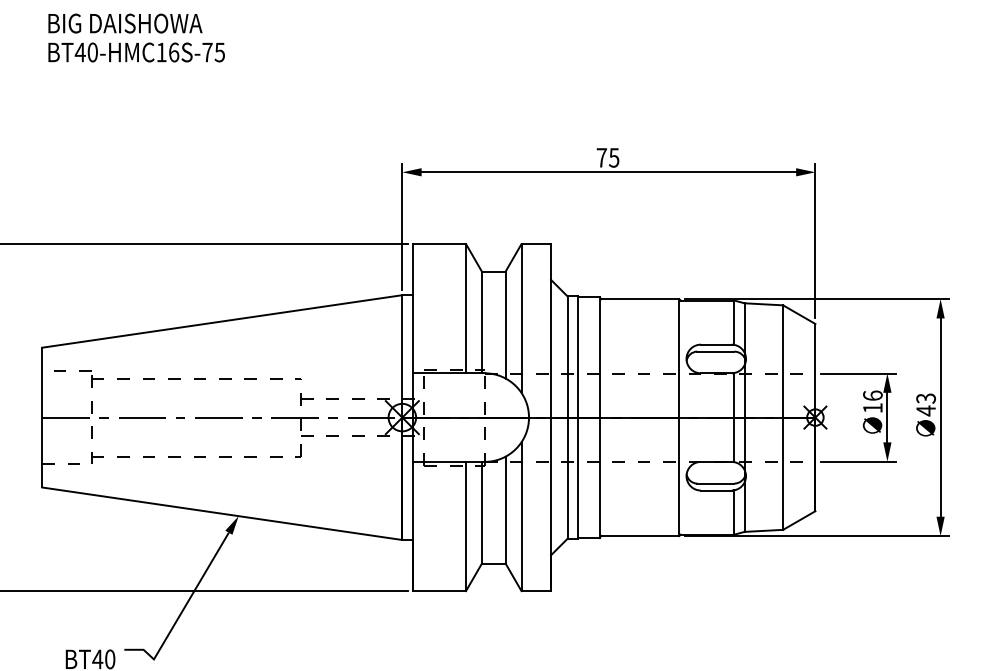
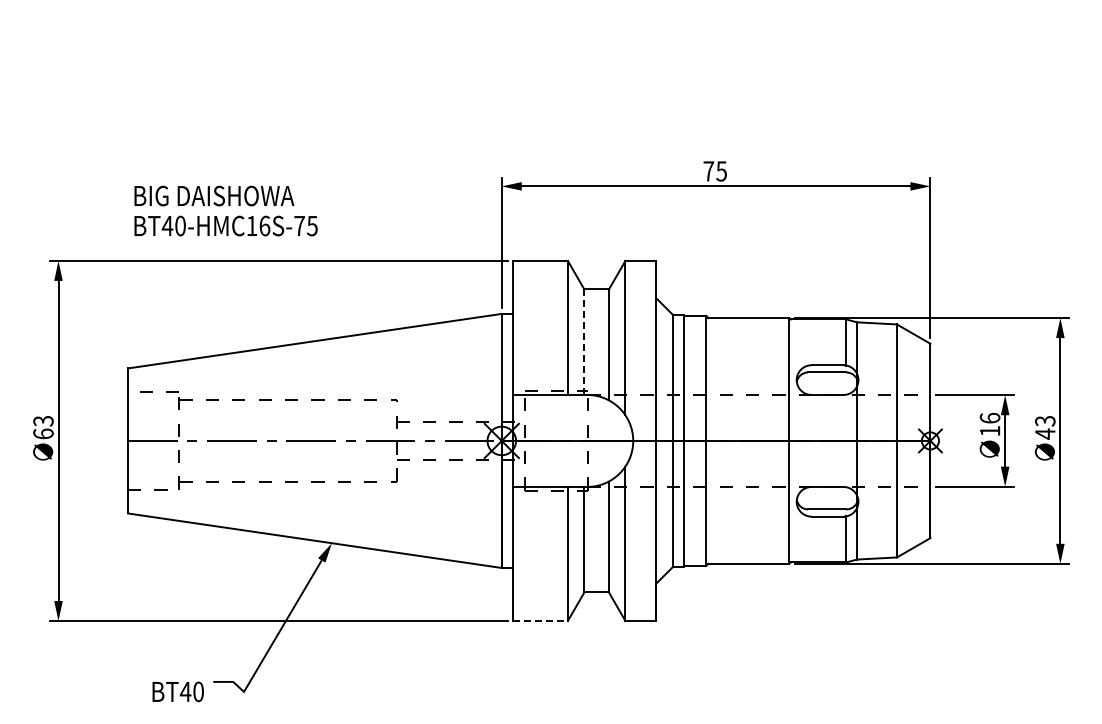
text: (136, 37) -> (225, 210), moved
line: (482, 322) -> (584, 342), solid -> dashed
line: (734, 417) -> (846, 440), removed
line: (440, 590) -> (541, 620), solid -> dashed

